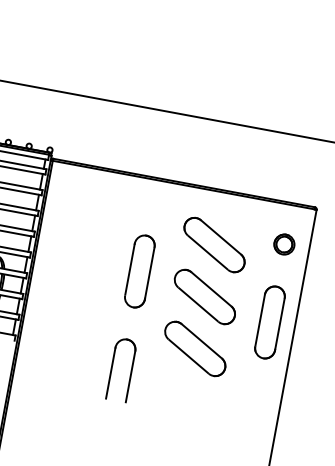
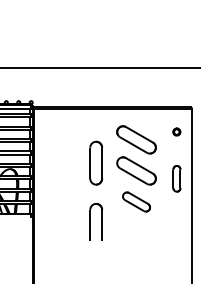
circle: (283, 243) -> (176, 131), size x0.6
part: (269, 321) -> (176, 178), size x0.6
part: (195, 348) -> (136, 201), size x0.7

